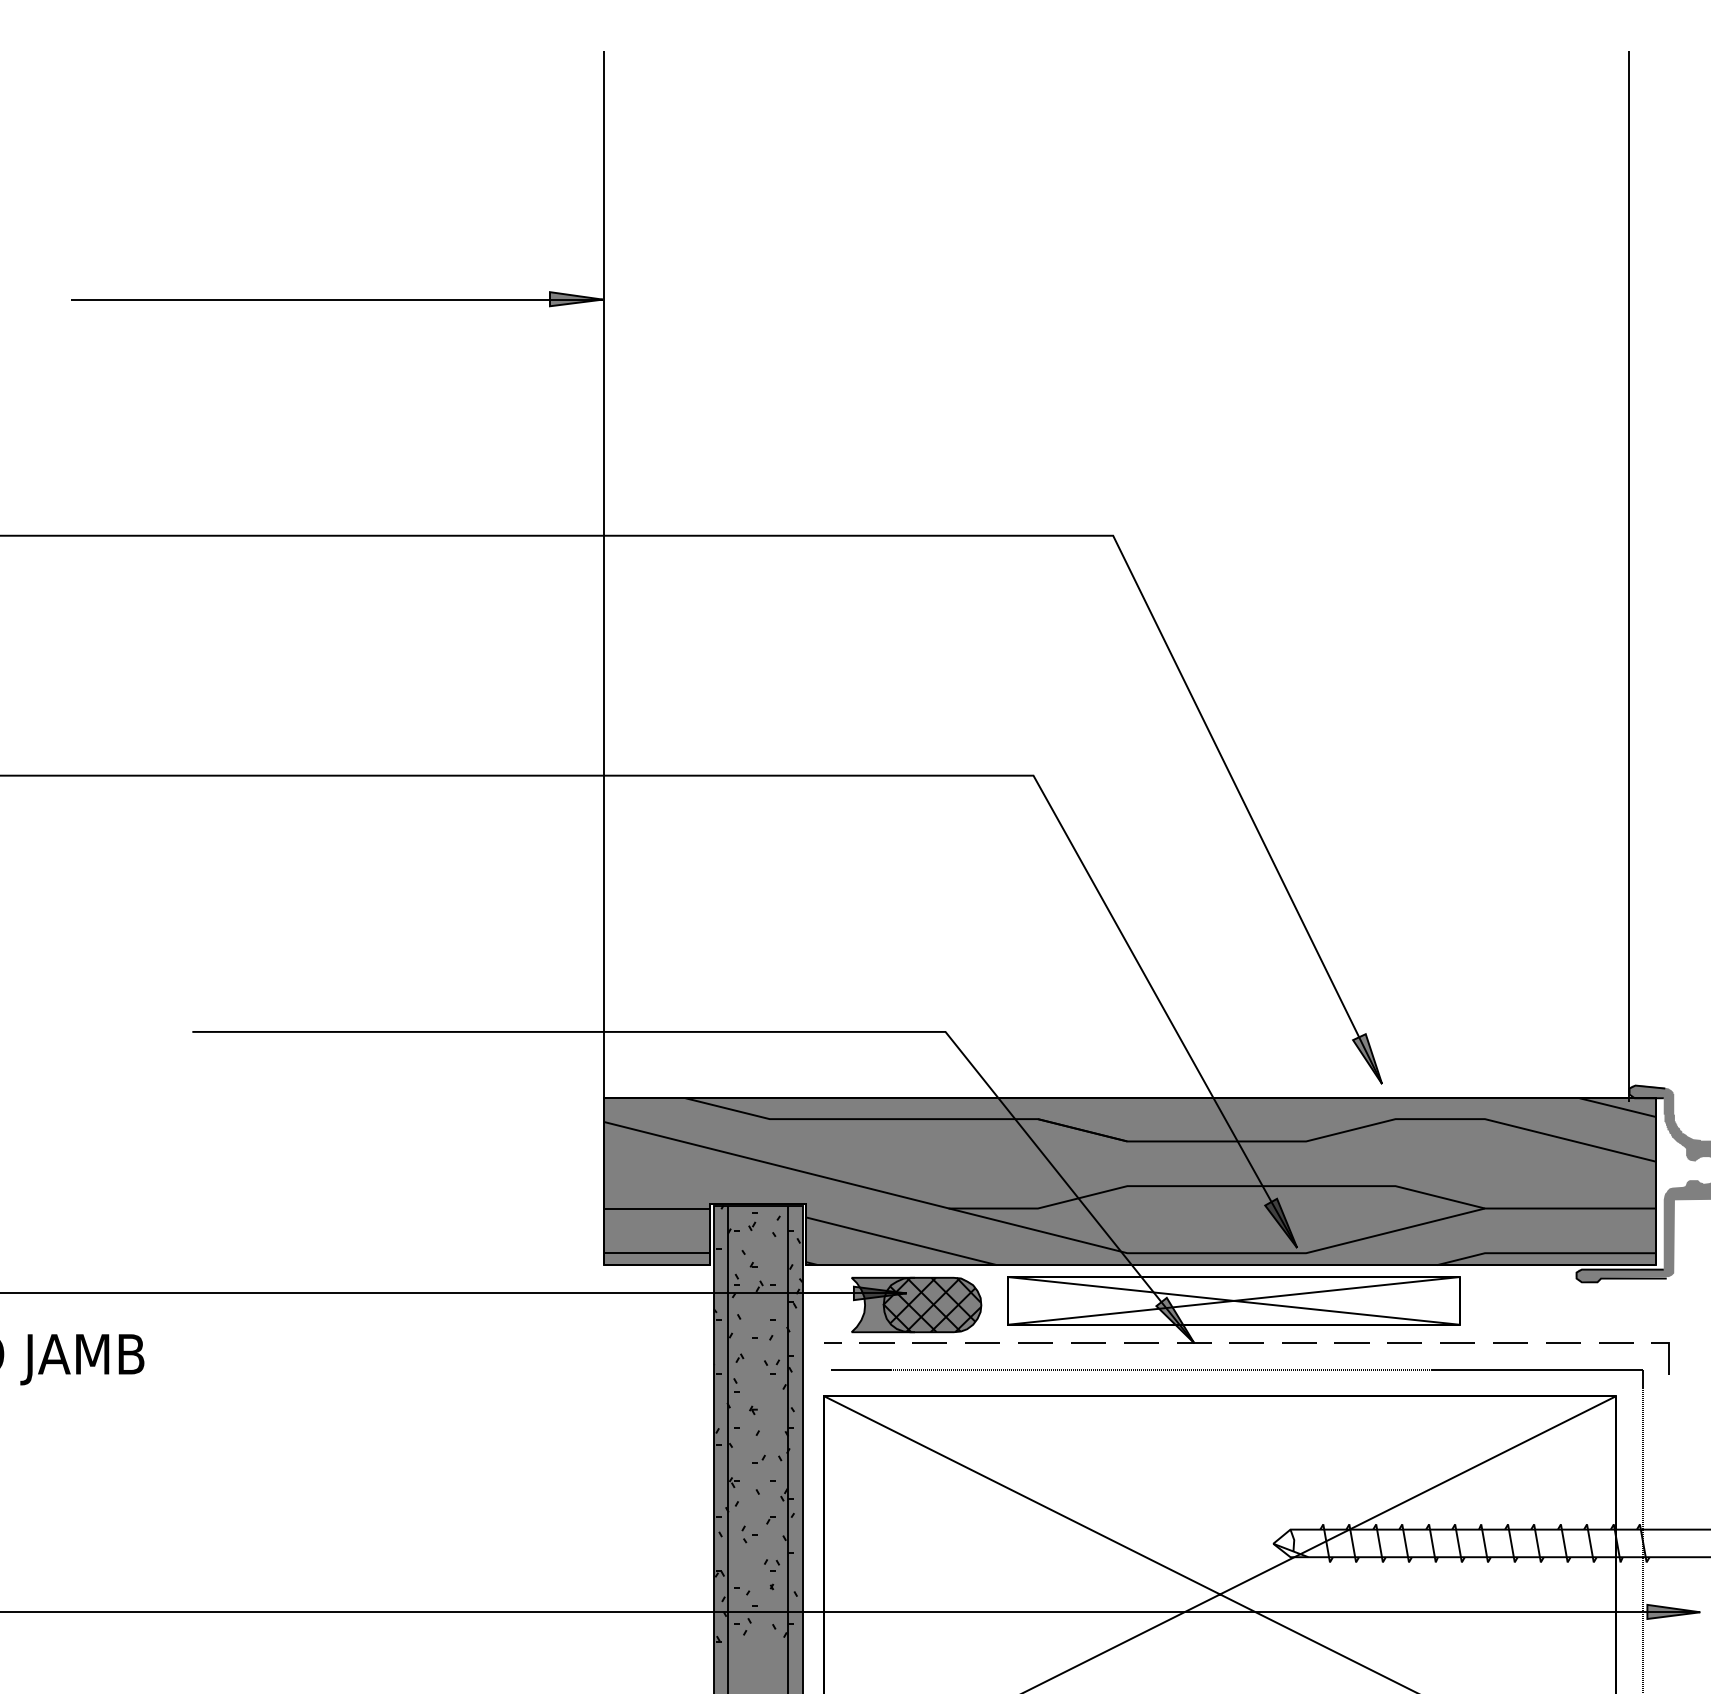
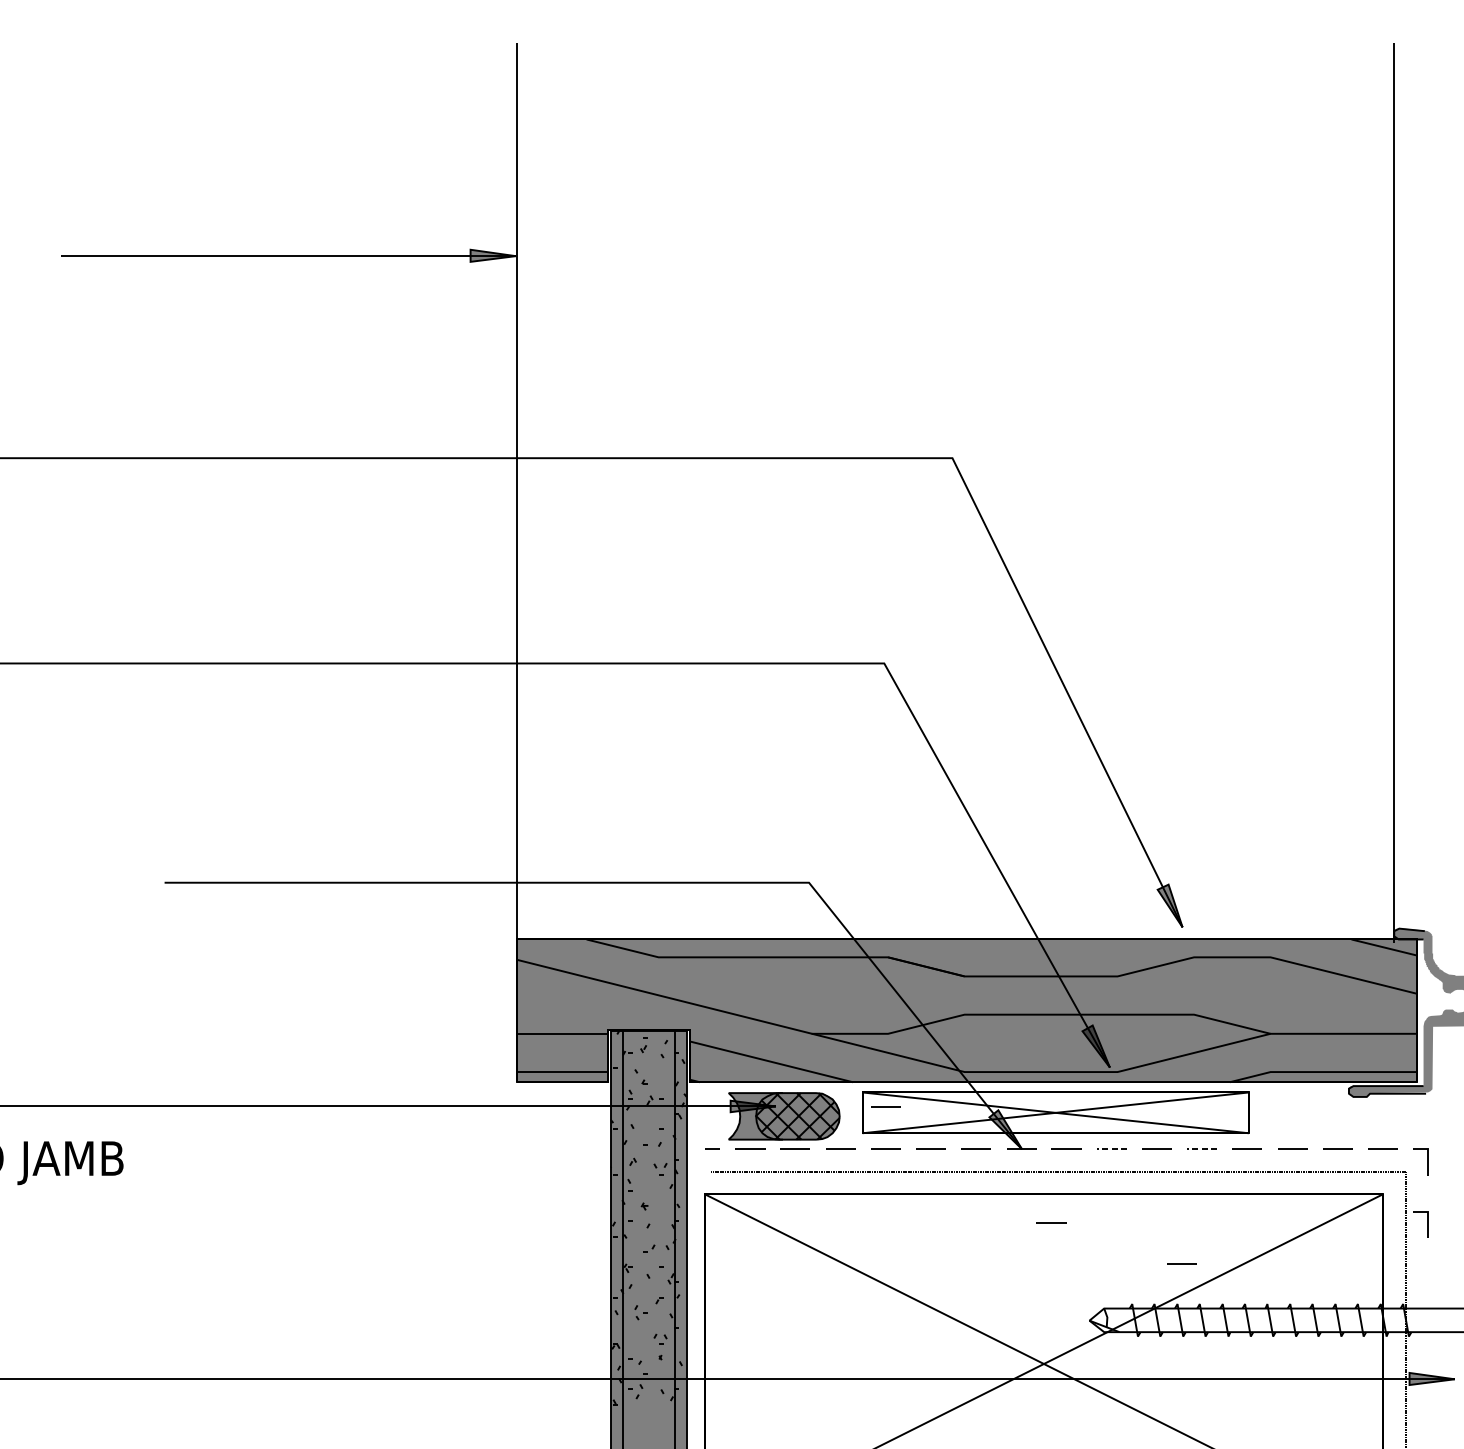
line: (1035, 1293) -> (886, 1106), added
line: (1299, 1343) -> (1111, 1149), solid -> dashed
line: (1404, 1343) -> (1201, 1149), solid -> dashed
line: (1228, 1428) -> (1051, 1222), added
line: (1668, 1431) -> (1427, 1224), added
line: (1381, 1476) -> (1182, 1263), added

